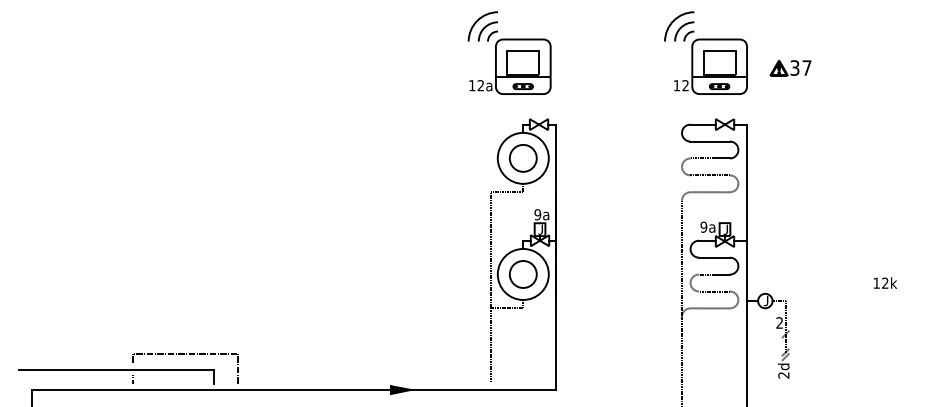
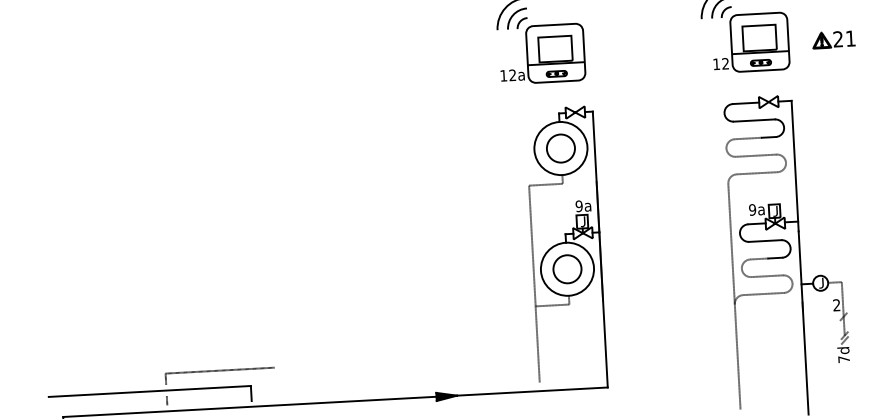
text: (800, 67) -> (844, 38), 37 -> 21
line: (237, 368) -> (275, 383), removed
text: (783, 375) -> (843, 359), 2d -> 7d

